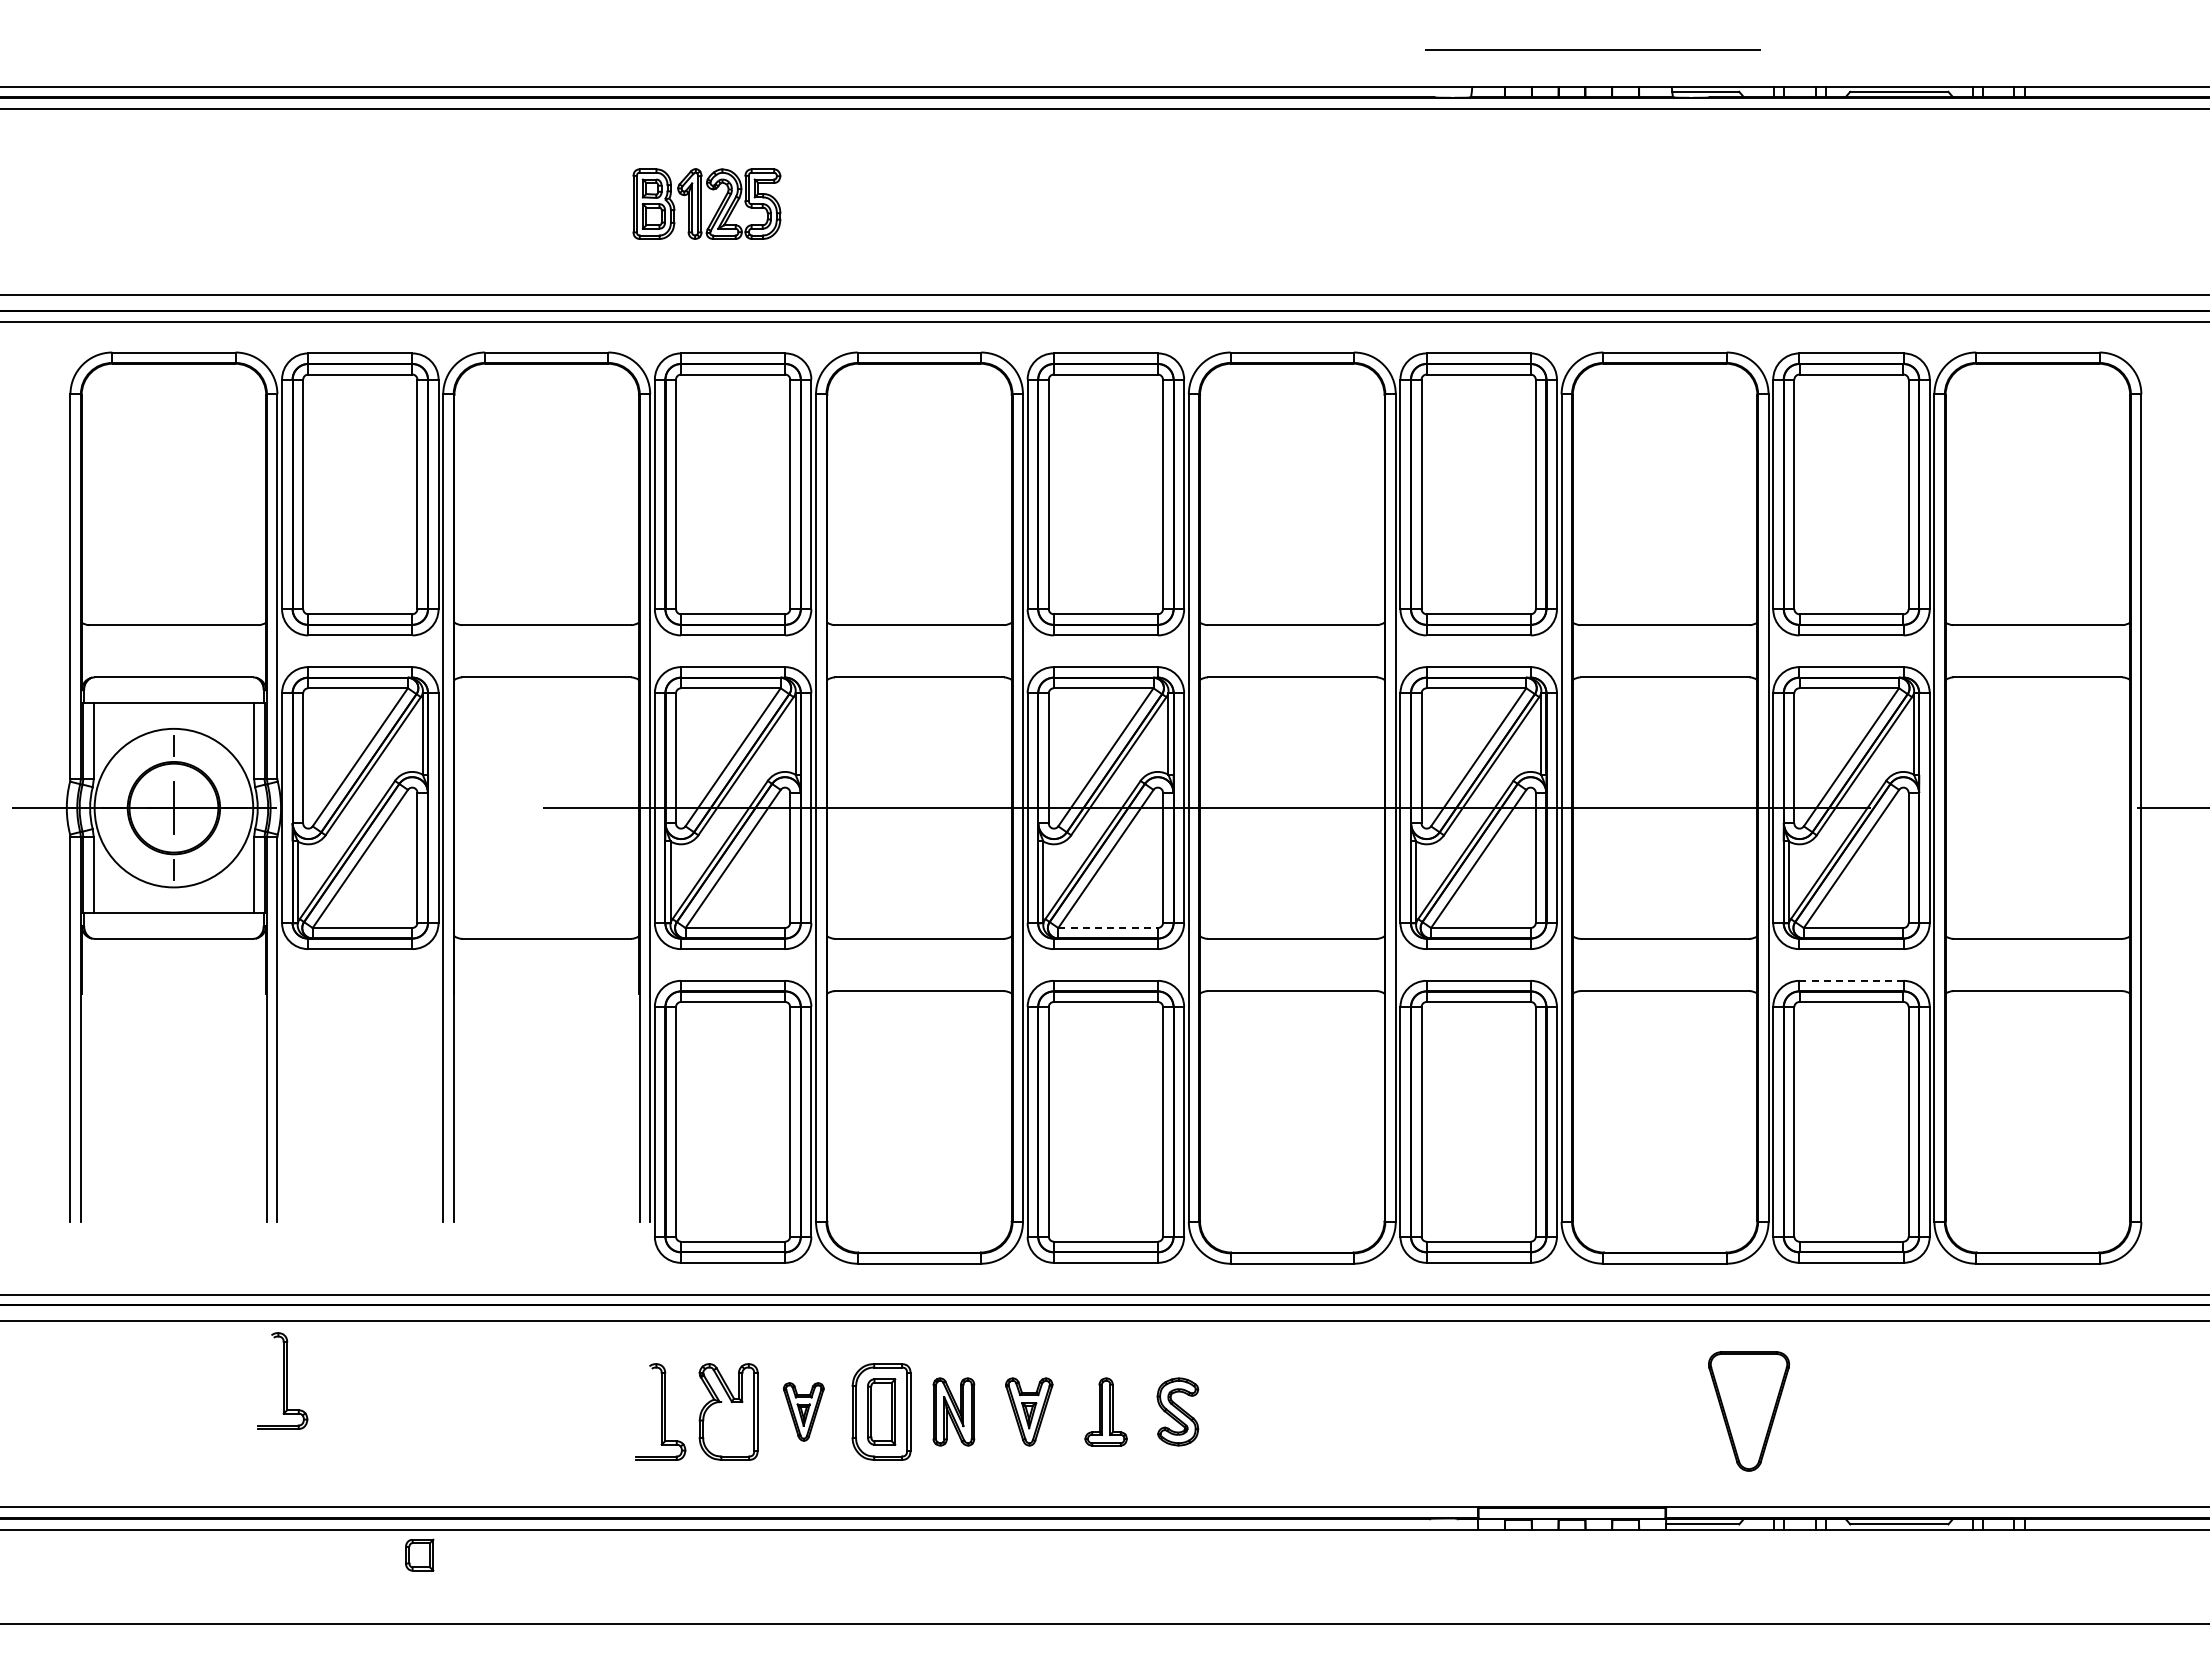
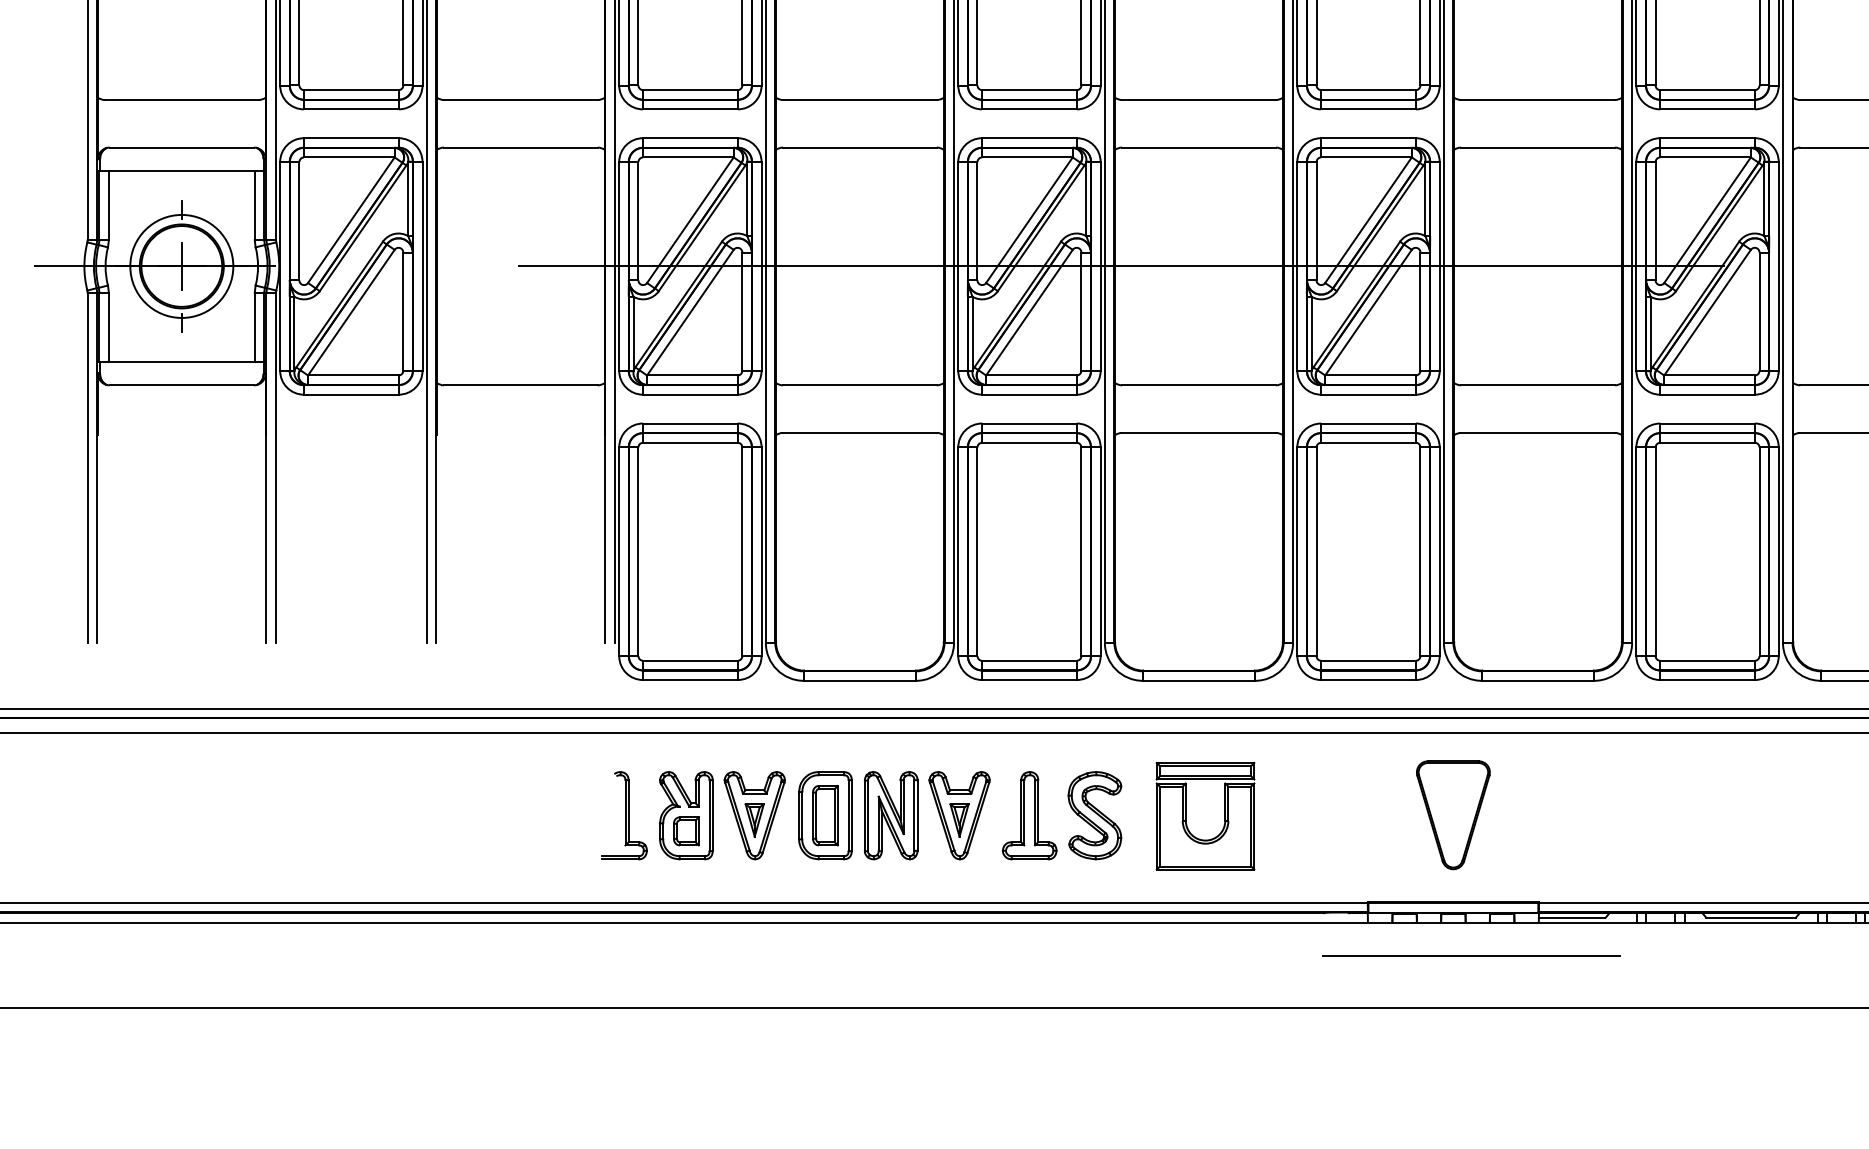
circle: (173, 807) -> (181, 265), size x0.71
line: (1108, 928) -> (1031, 375), dashed -> solid
line: (1851, 980) -> (1707, 423), dashed -> solid
part: (282, 1380) -> (280, 787), removed
part: (803, 1411) -> (754, 815), size x1.67
part: (953, 1411) -> (890, 815), size x1.43
part: (1029, 1411) -> (959, 815), size x1.43
part: (1105, 1411) -> (1029, 815), size x1.43
part: (1177, 1411) -> (1094, 815), size x1.43
part: (1748, 1411) -> (1452, 815), moved
part: (1278, 1412) -> (1186, 816), added
part: (419, 1554) -> (686, 830), moved
line: (1591, 1565) -> (1471, 955), added

